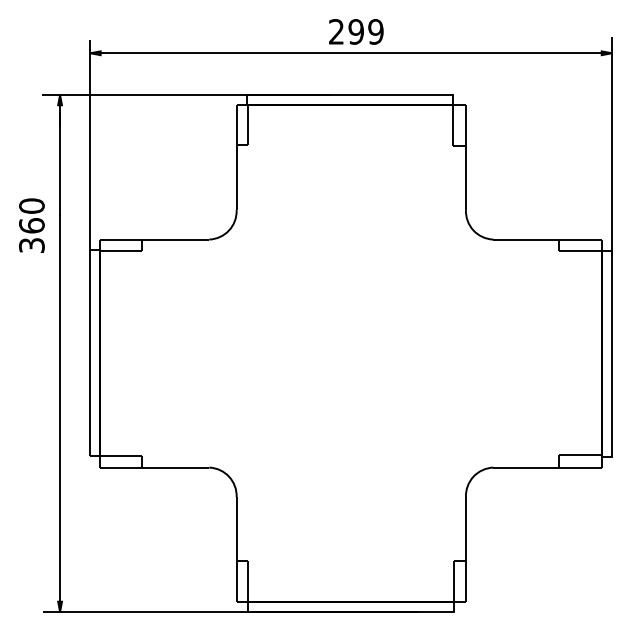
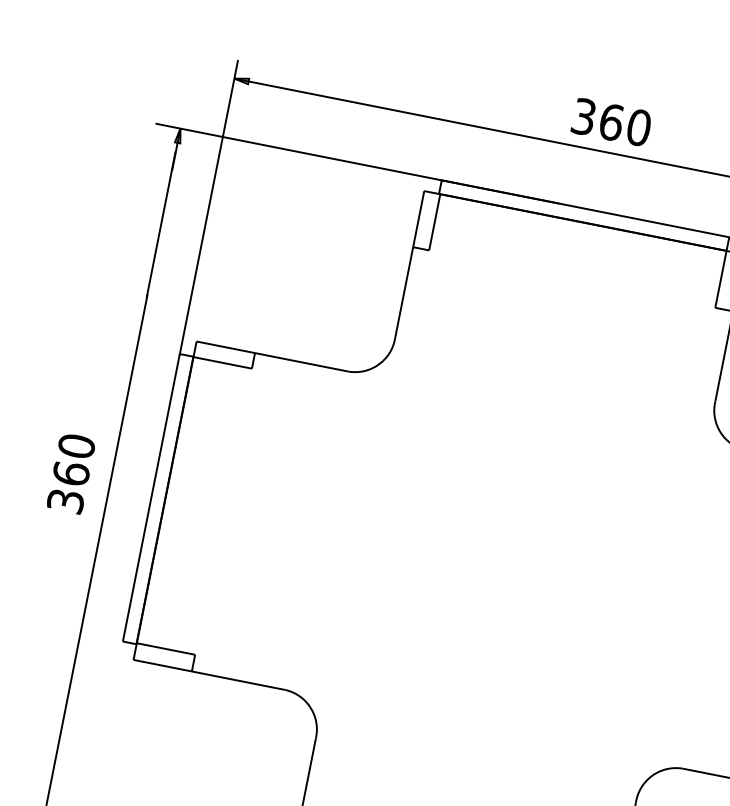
text: (356, 31) -> (611, 121), 299 -> 360
text: (31, 225) -> (70, 473), moved

